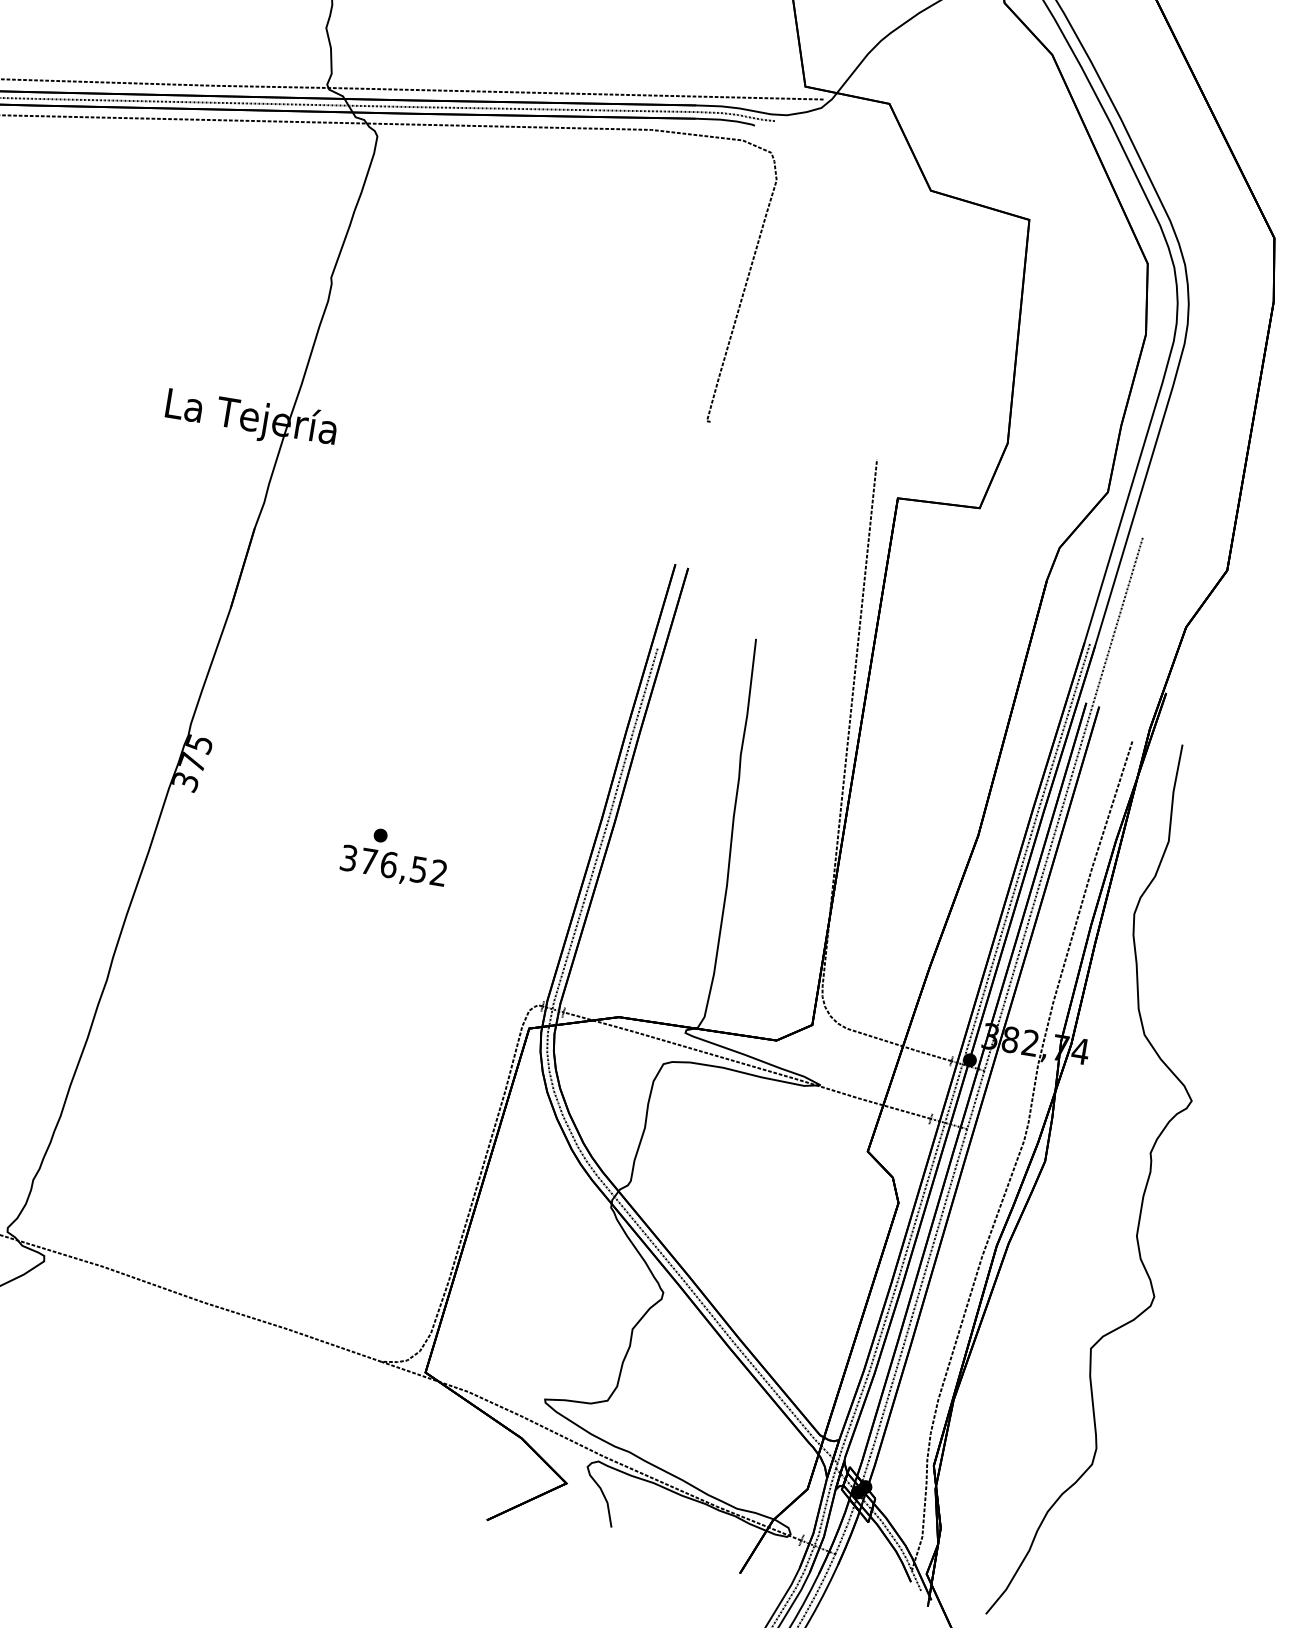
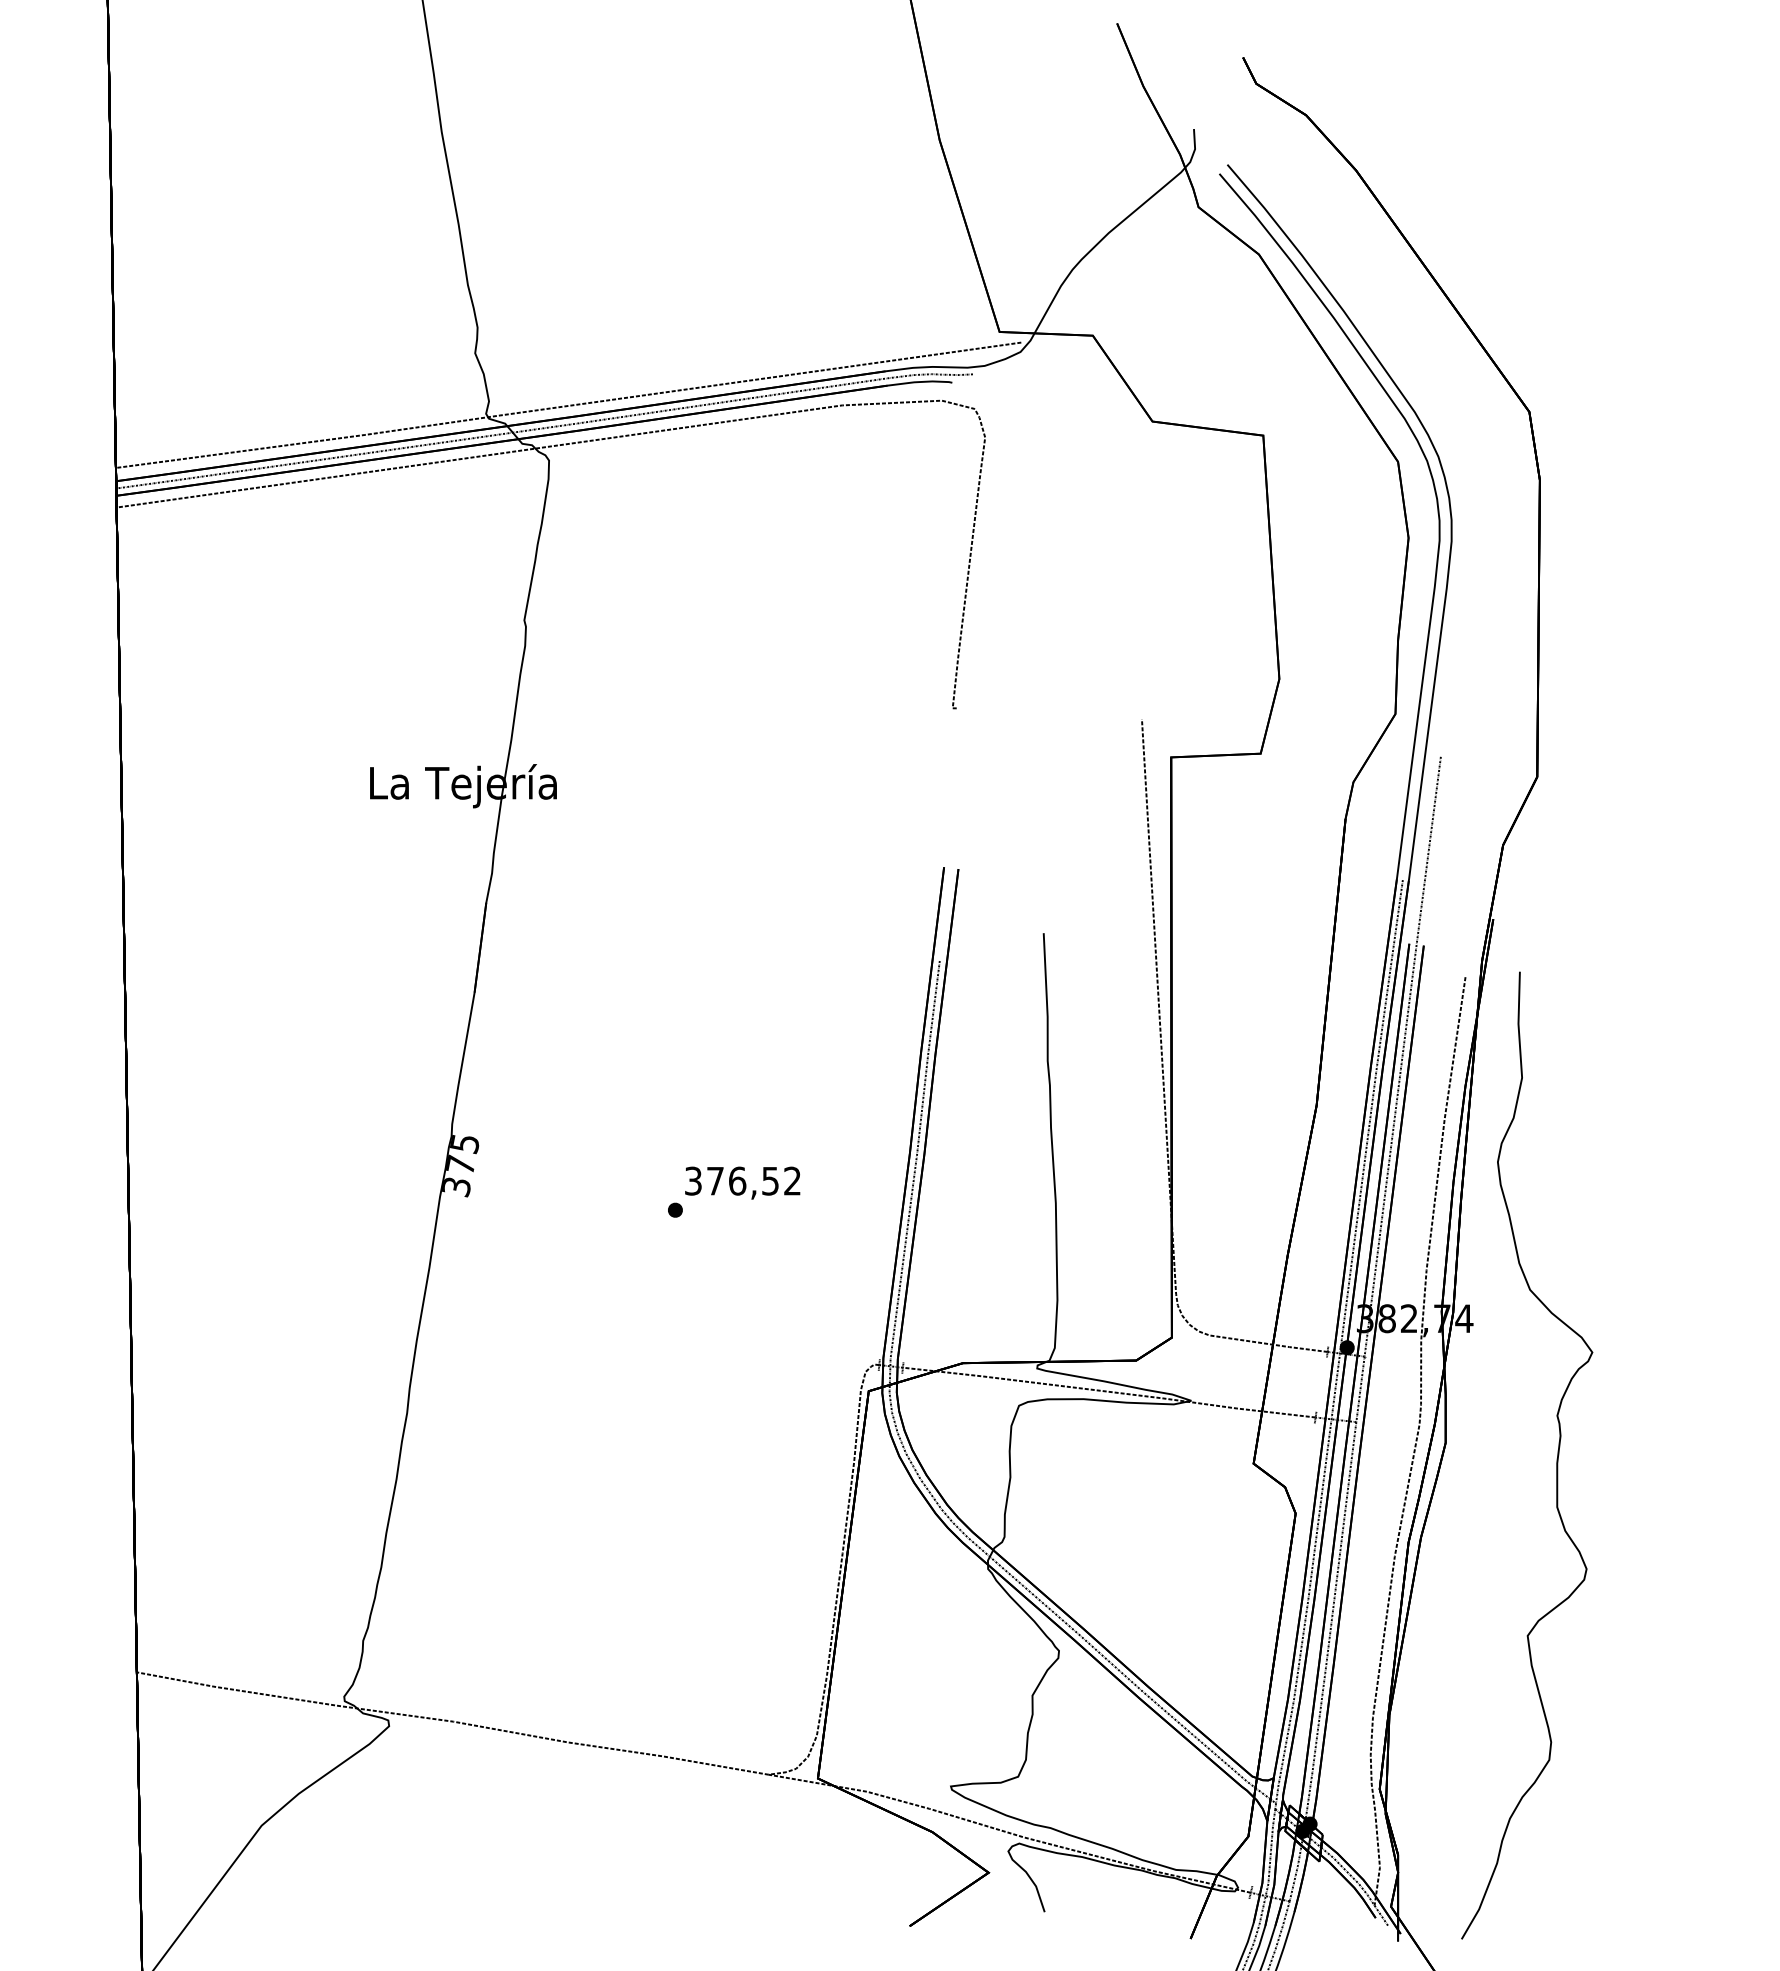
text: (393, 866) -> (742, 1182), moved

